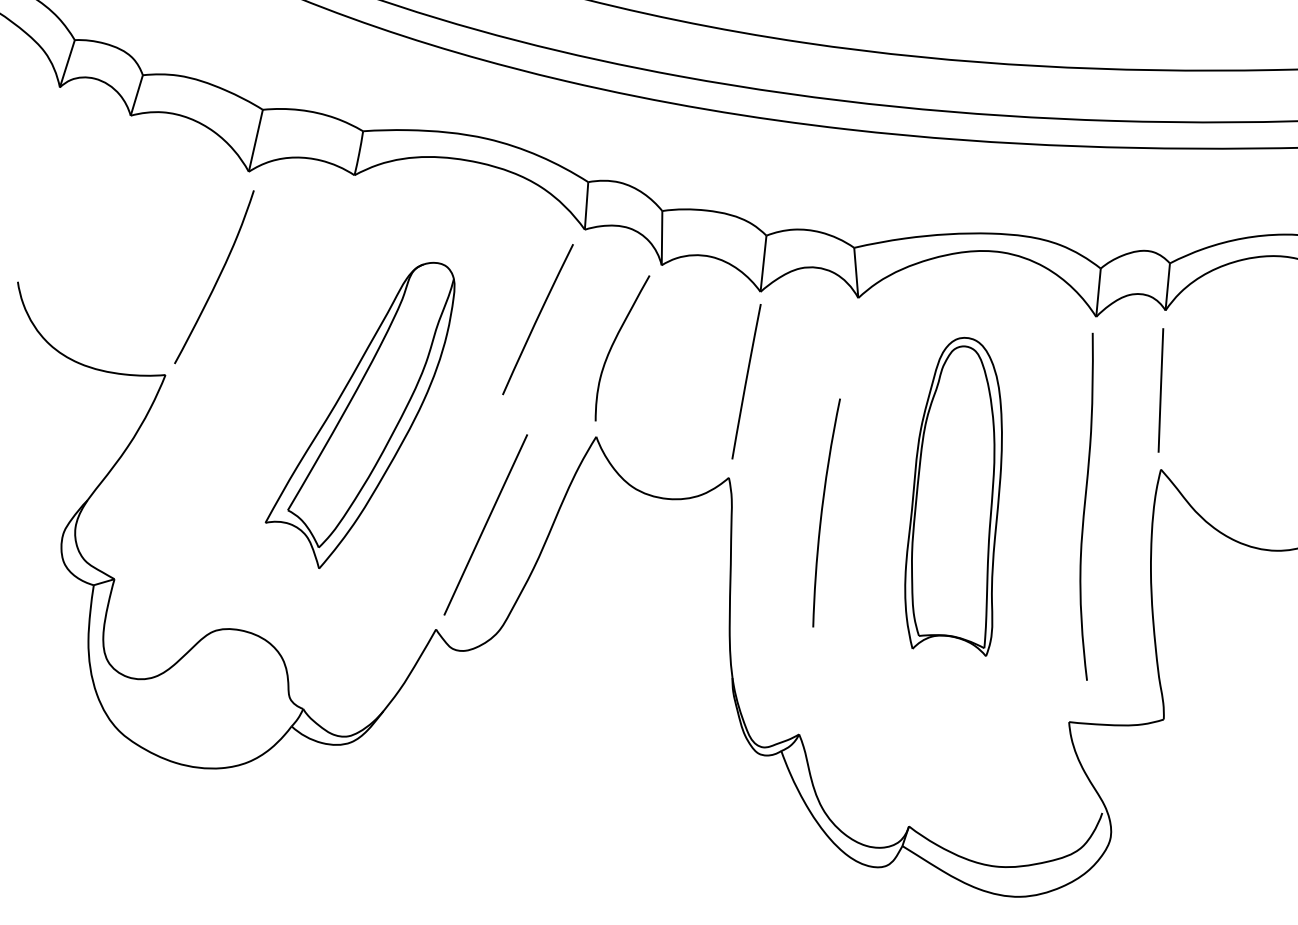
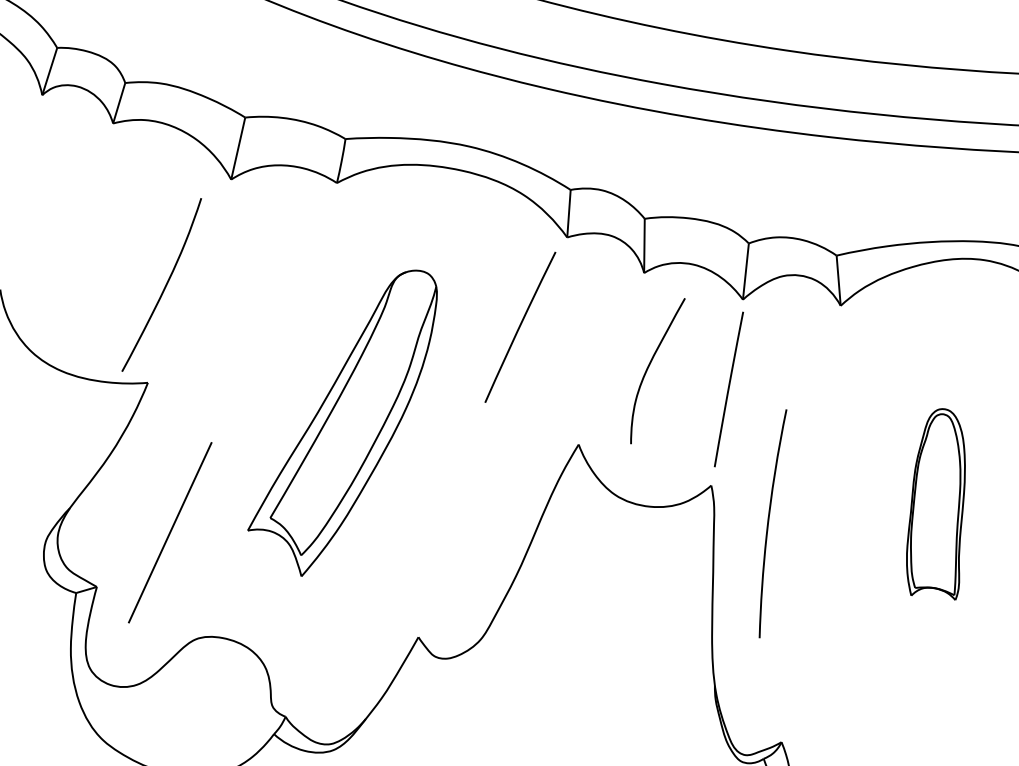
curve: (216, 279) -> (163, 287), moved
curve: (614, 343) -> (649, 366), moved
part: (953, 496) -> (935, 504), size x0.6
curve: (822, 512) -> (768, 523), moved
line: (485, 524) -> (169, 532), moved

